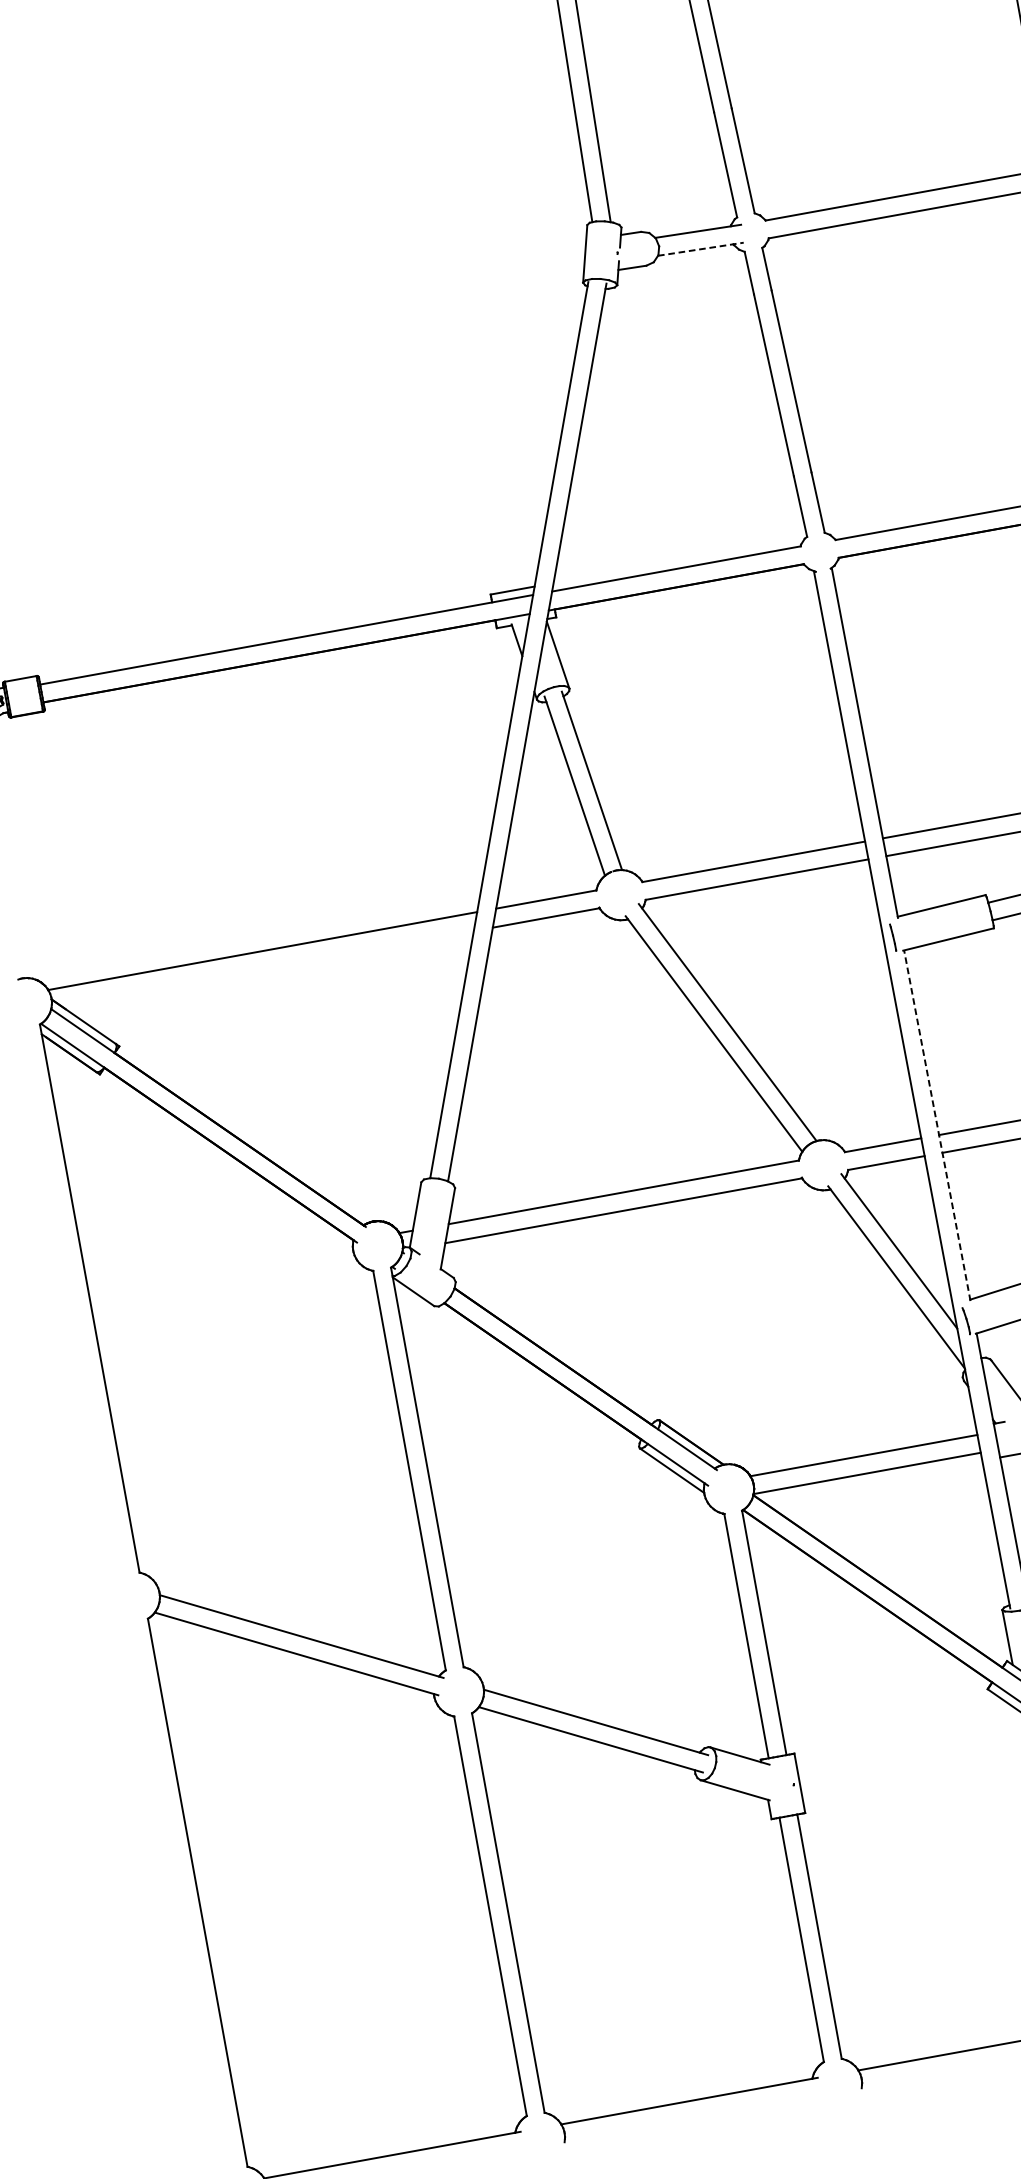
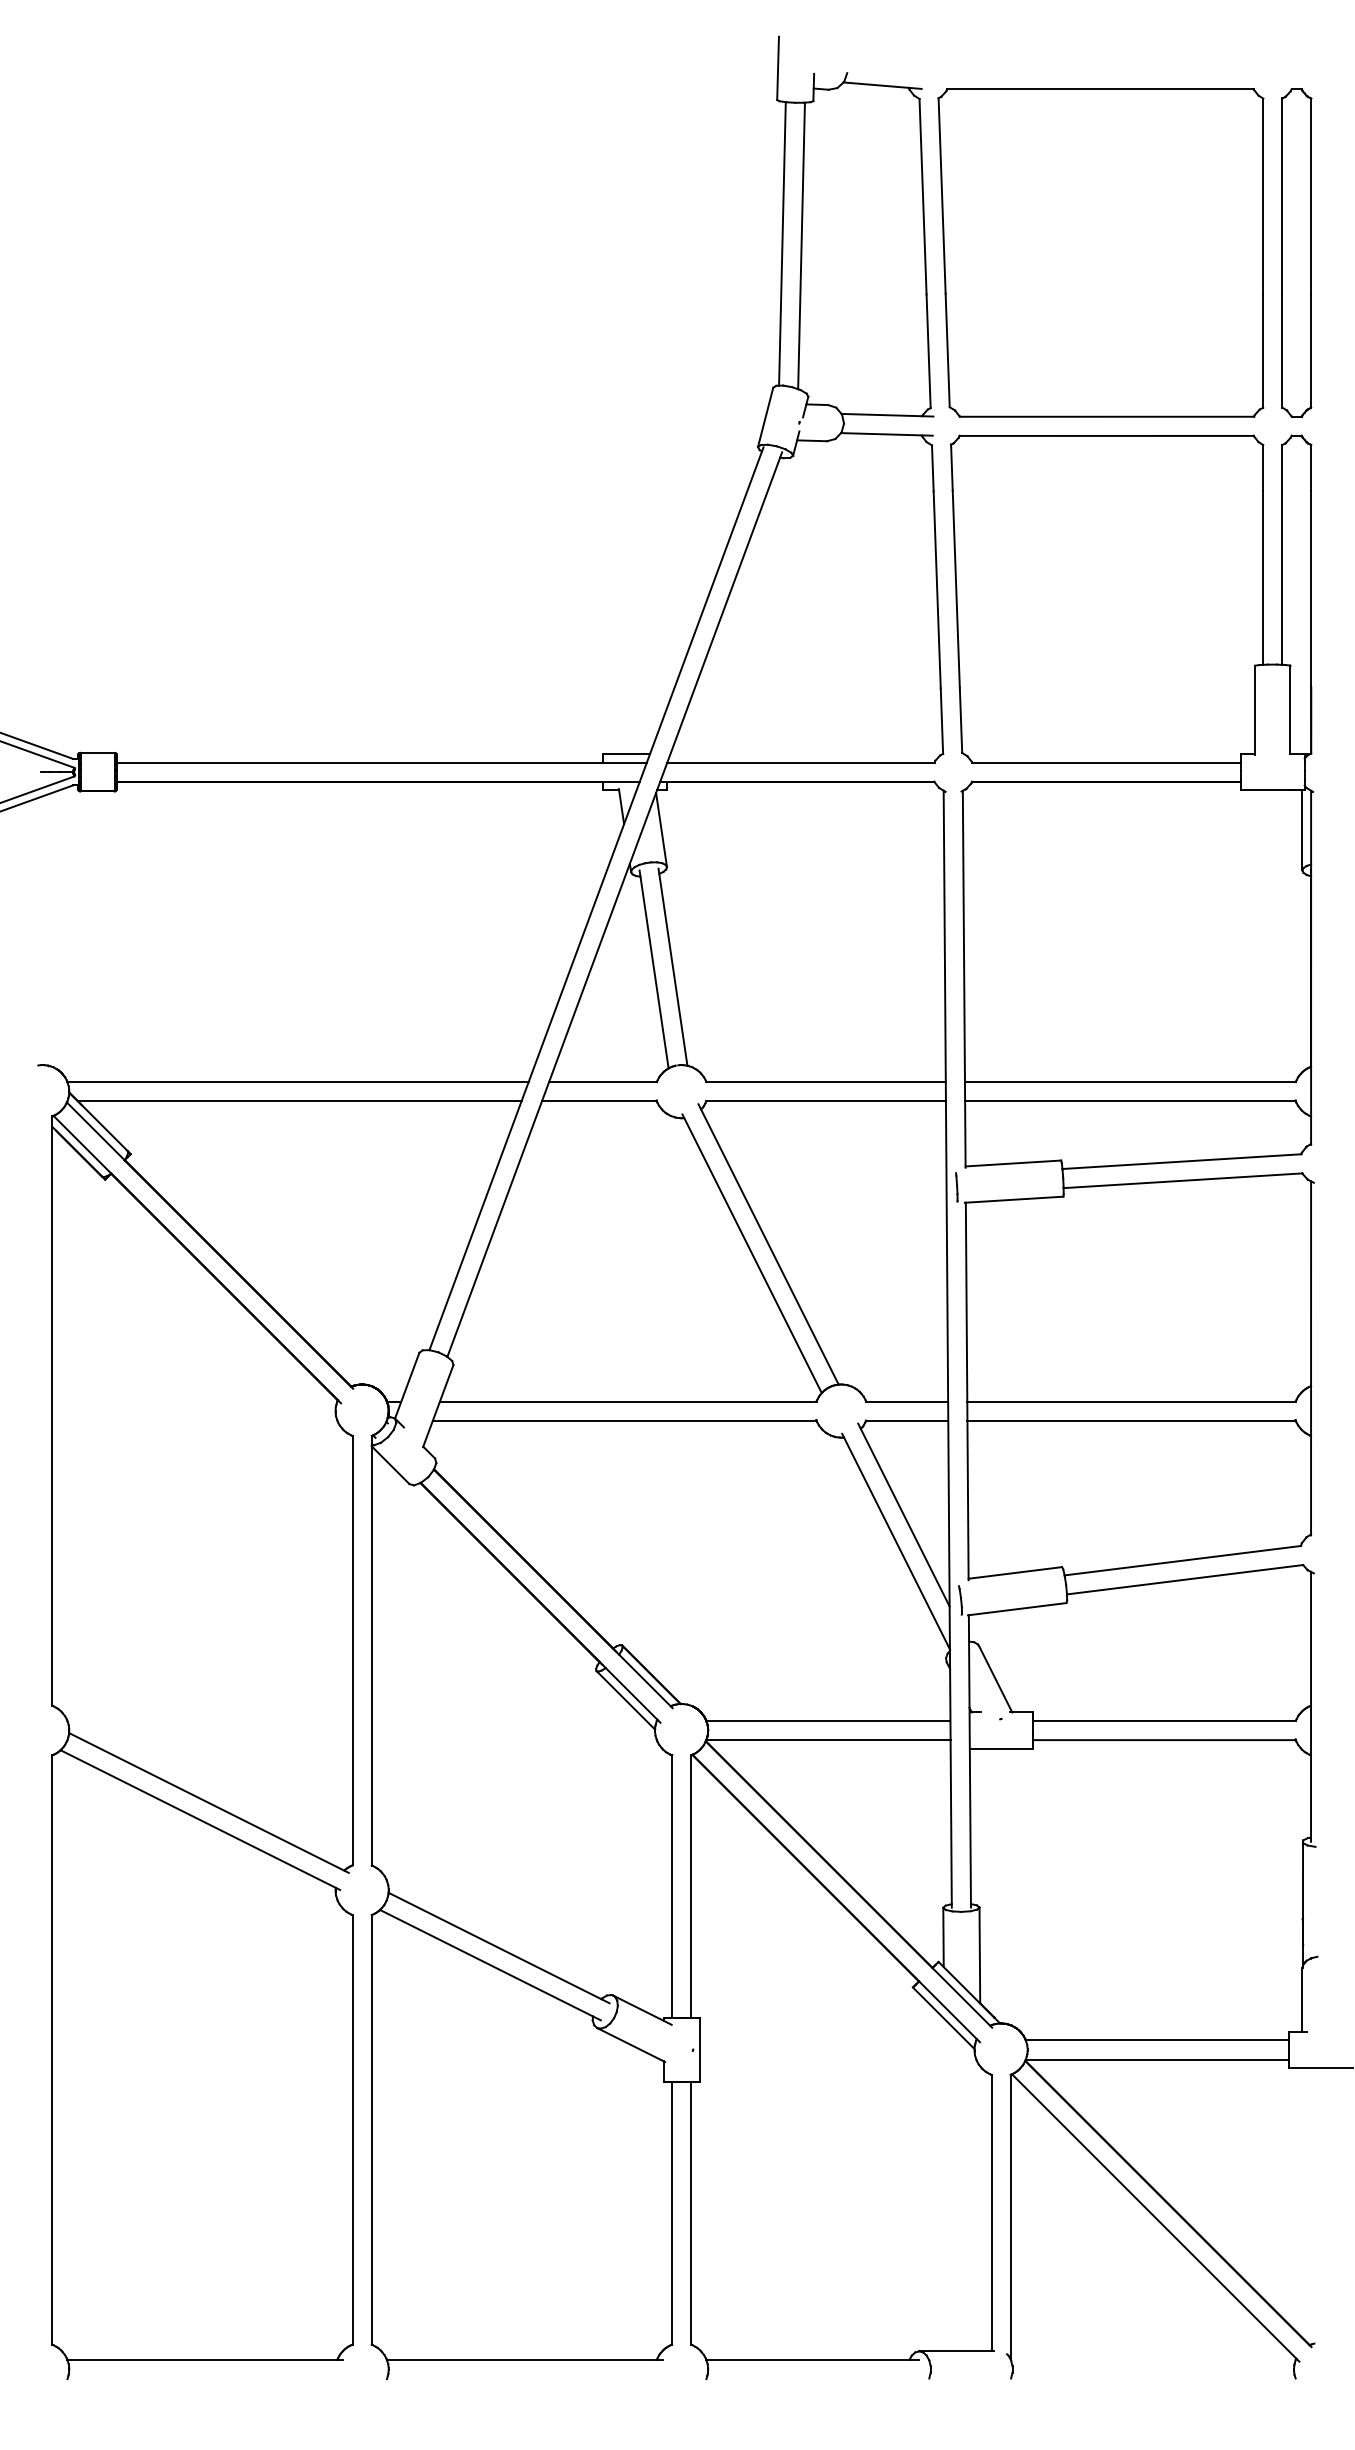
line: (700, 249) -> (886, 434), dashed -> solid
line: (267, 968) -> (299, 1101), added
line: (937, 1125) -> (967, 1391), dashed -> solid

